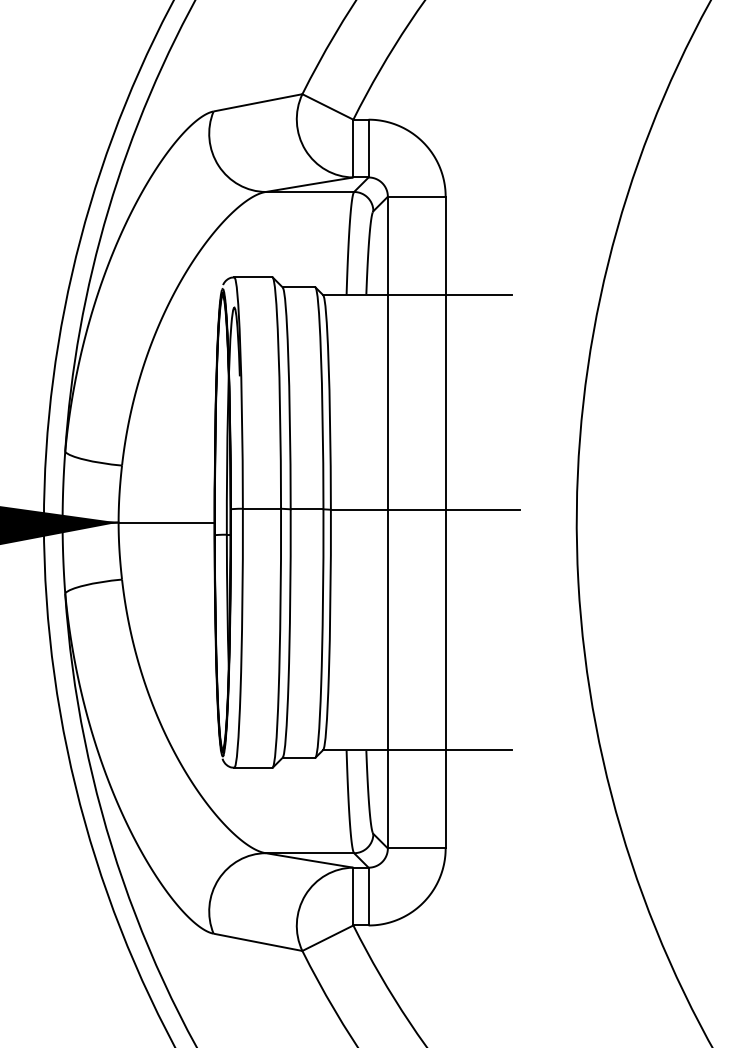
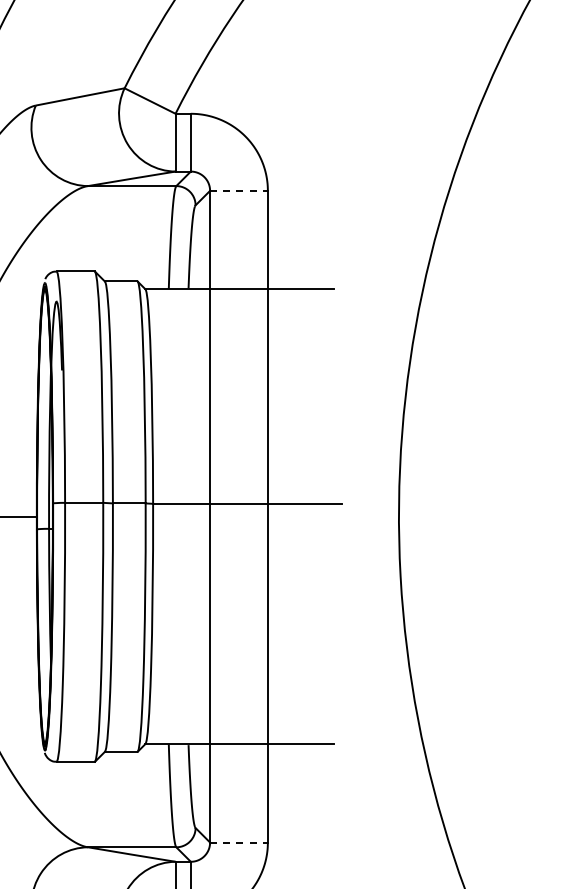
line: (416, 196) -> (238, 190), solid -> dashed
line: (416, 848) -> (238, 842), solid -> dashed

